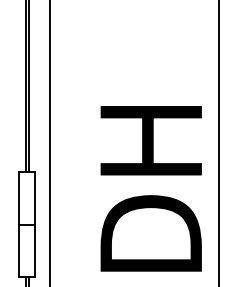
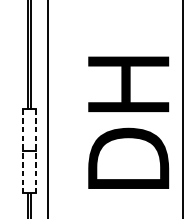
line: (19, 224) -> (23, 151), solid -> dashed
line: (35, 224) -> (36, 151), solid -> dashed

